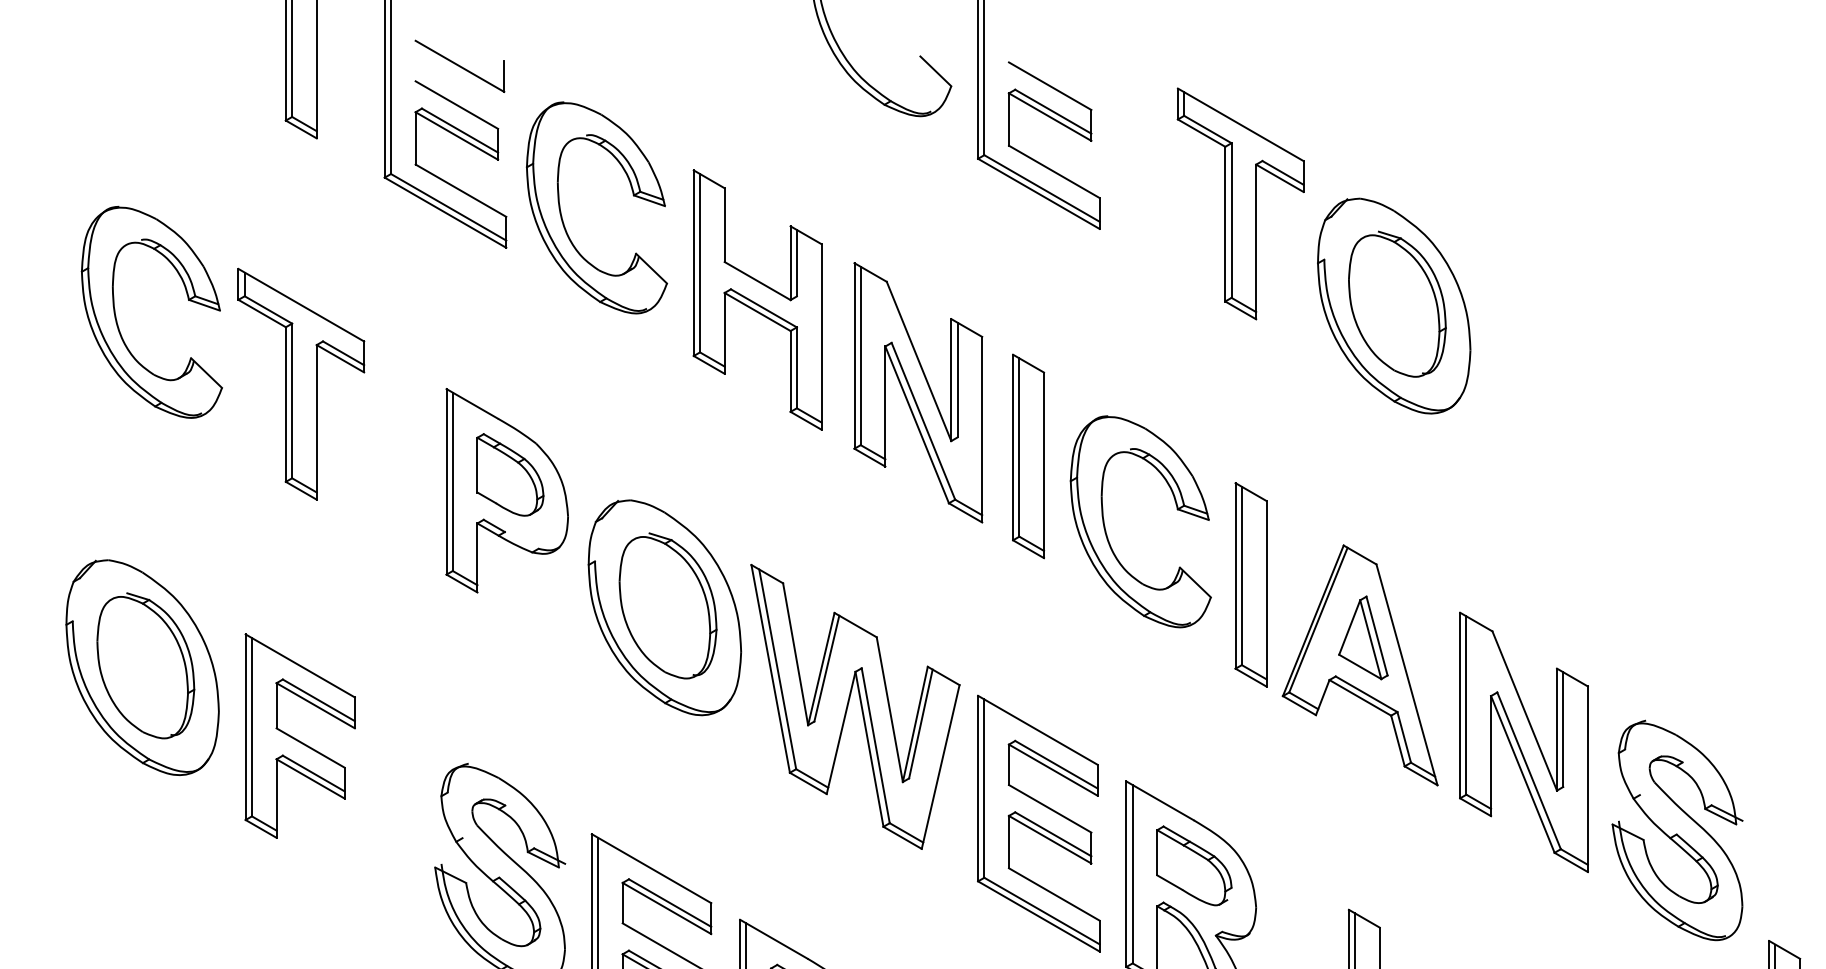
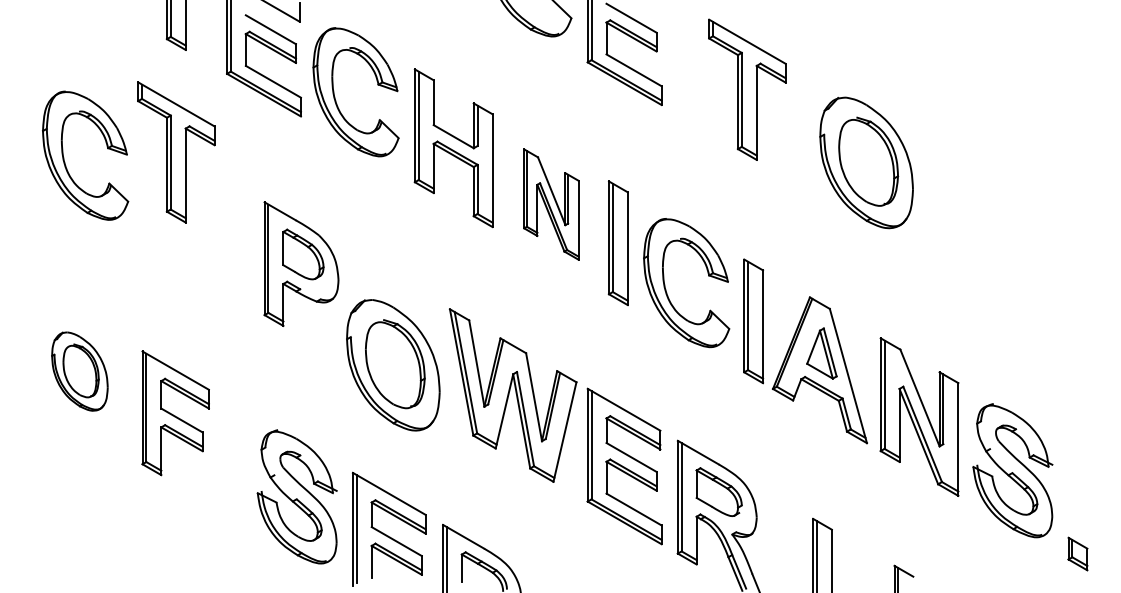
part: (1393, 305) -> (866, 162), moved
part: (301, 384) -> (176, 152), moved
part: (918, 392) -> (551, 204), size x0.7
part: (665, 608) -> (393, 365), moved
part: (141, 667) -> (79, 371), size x0.6

